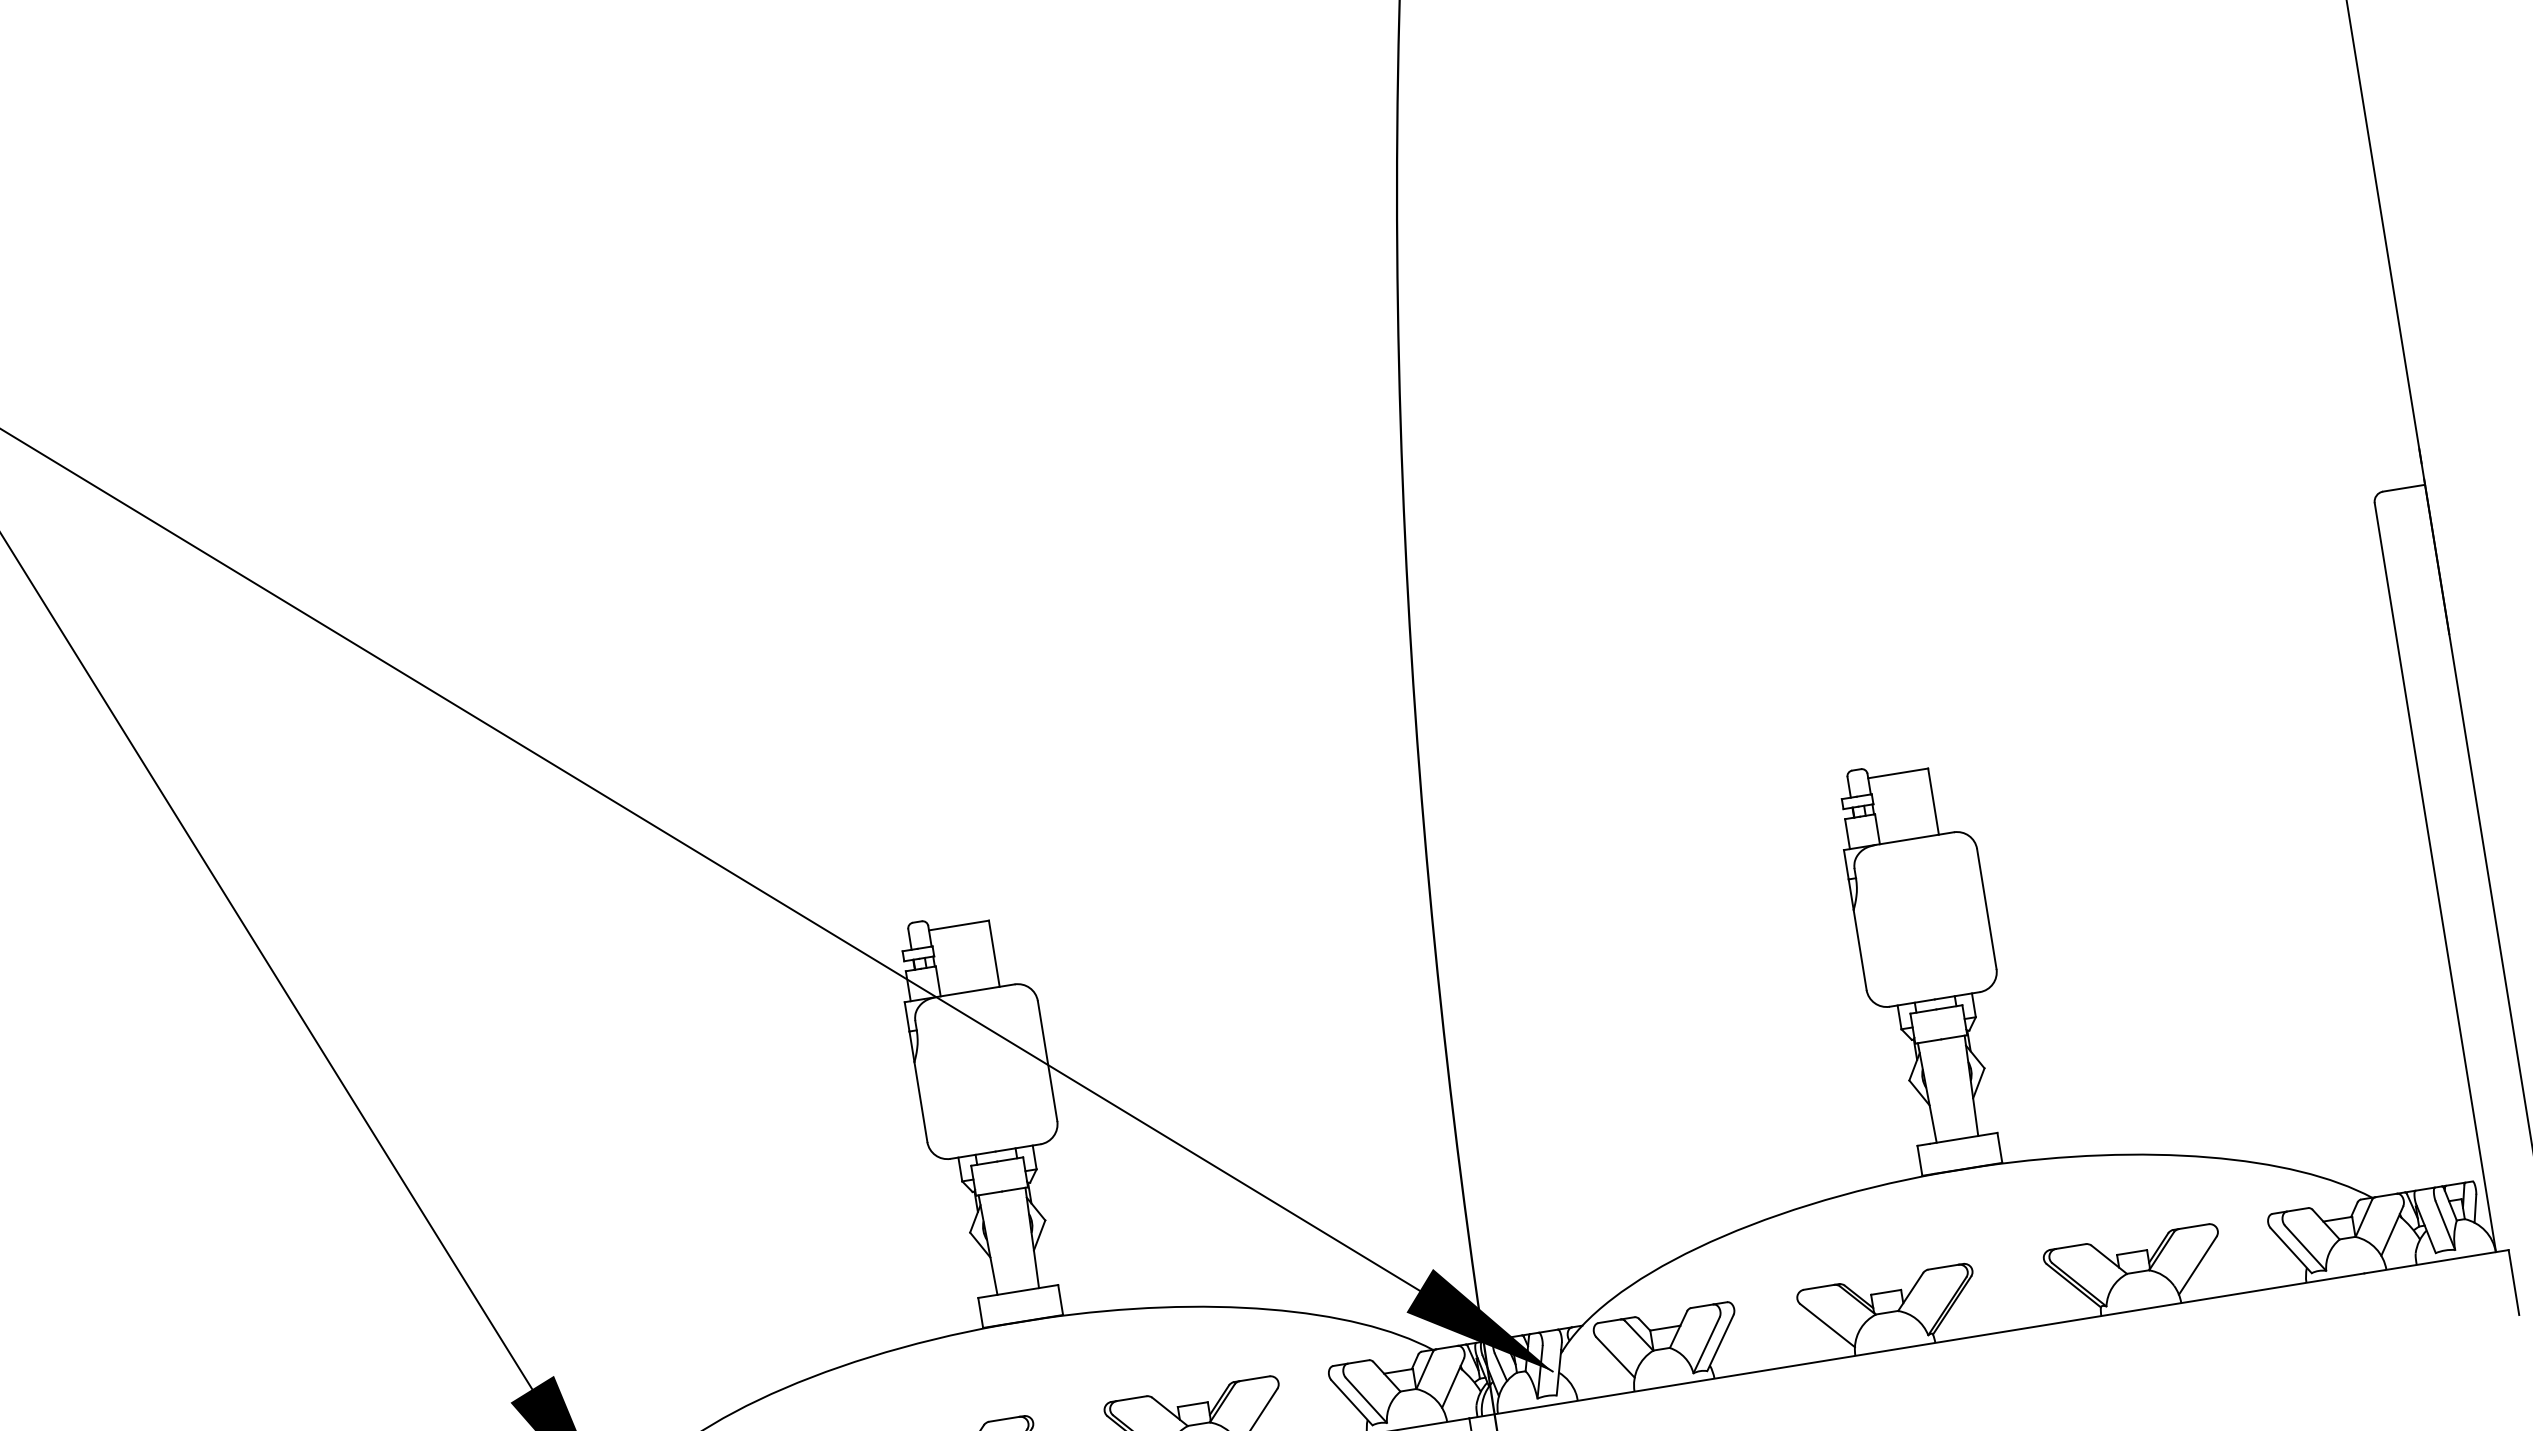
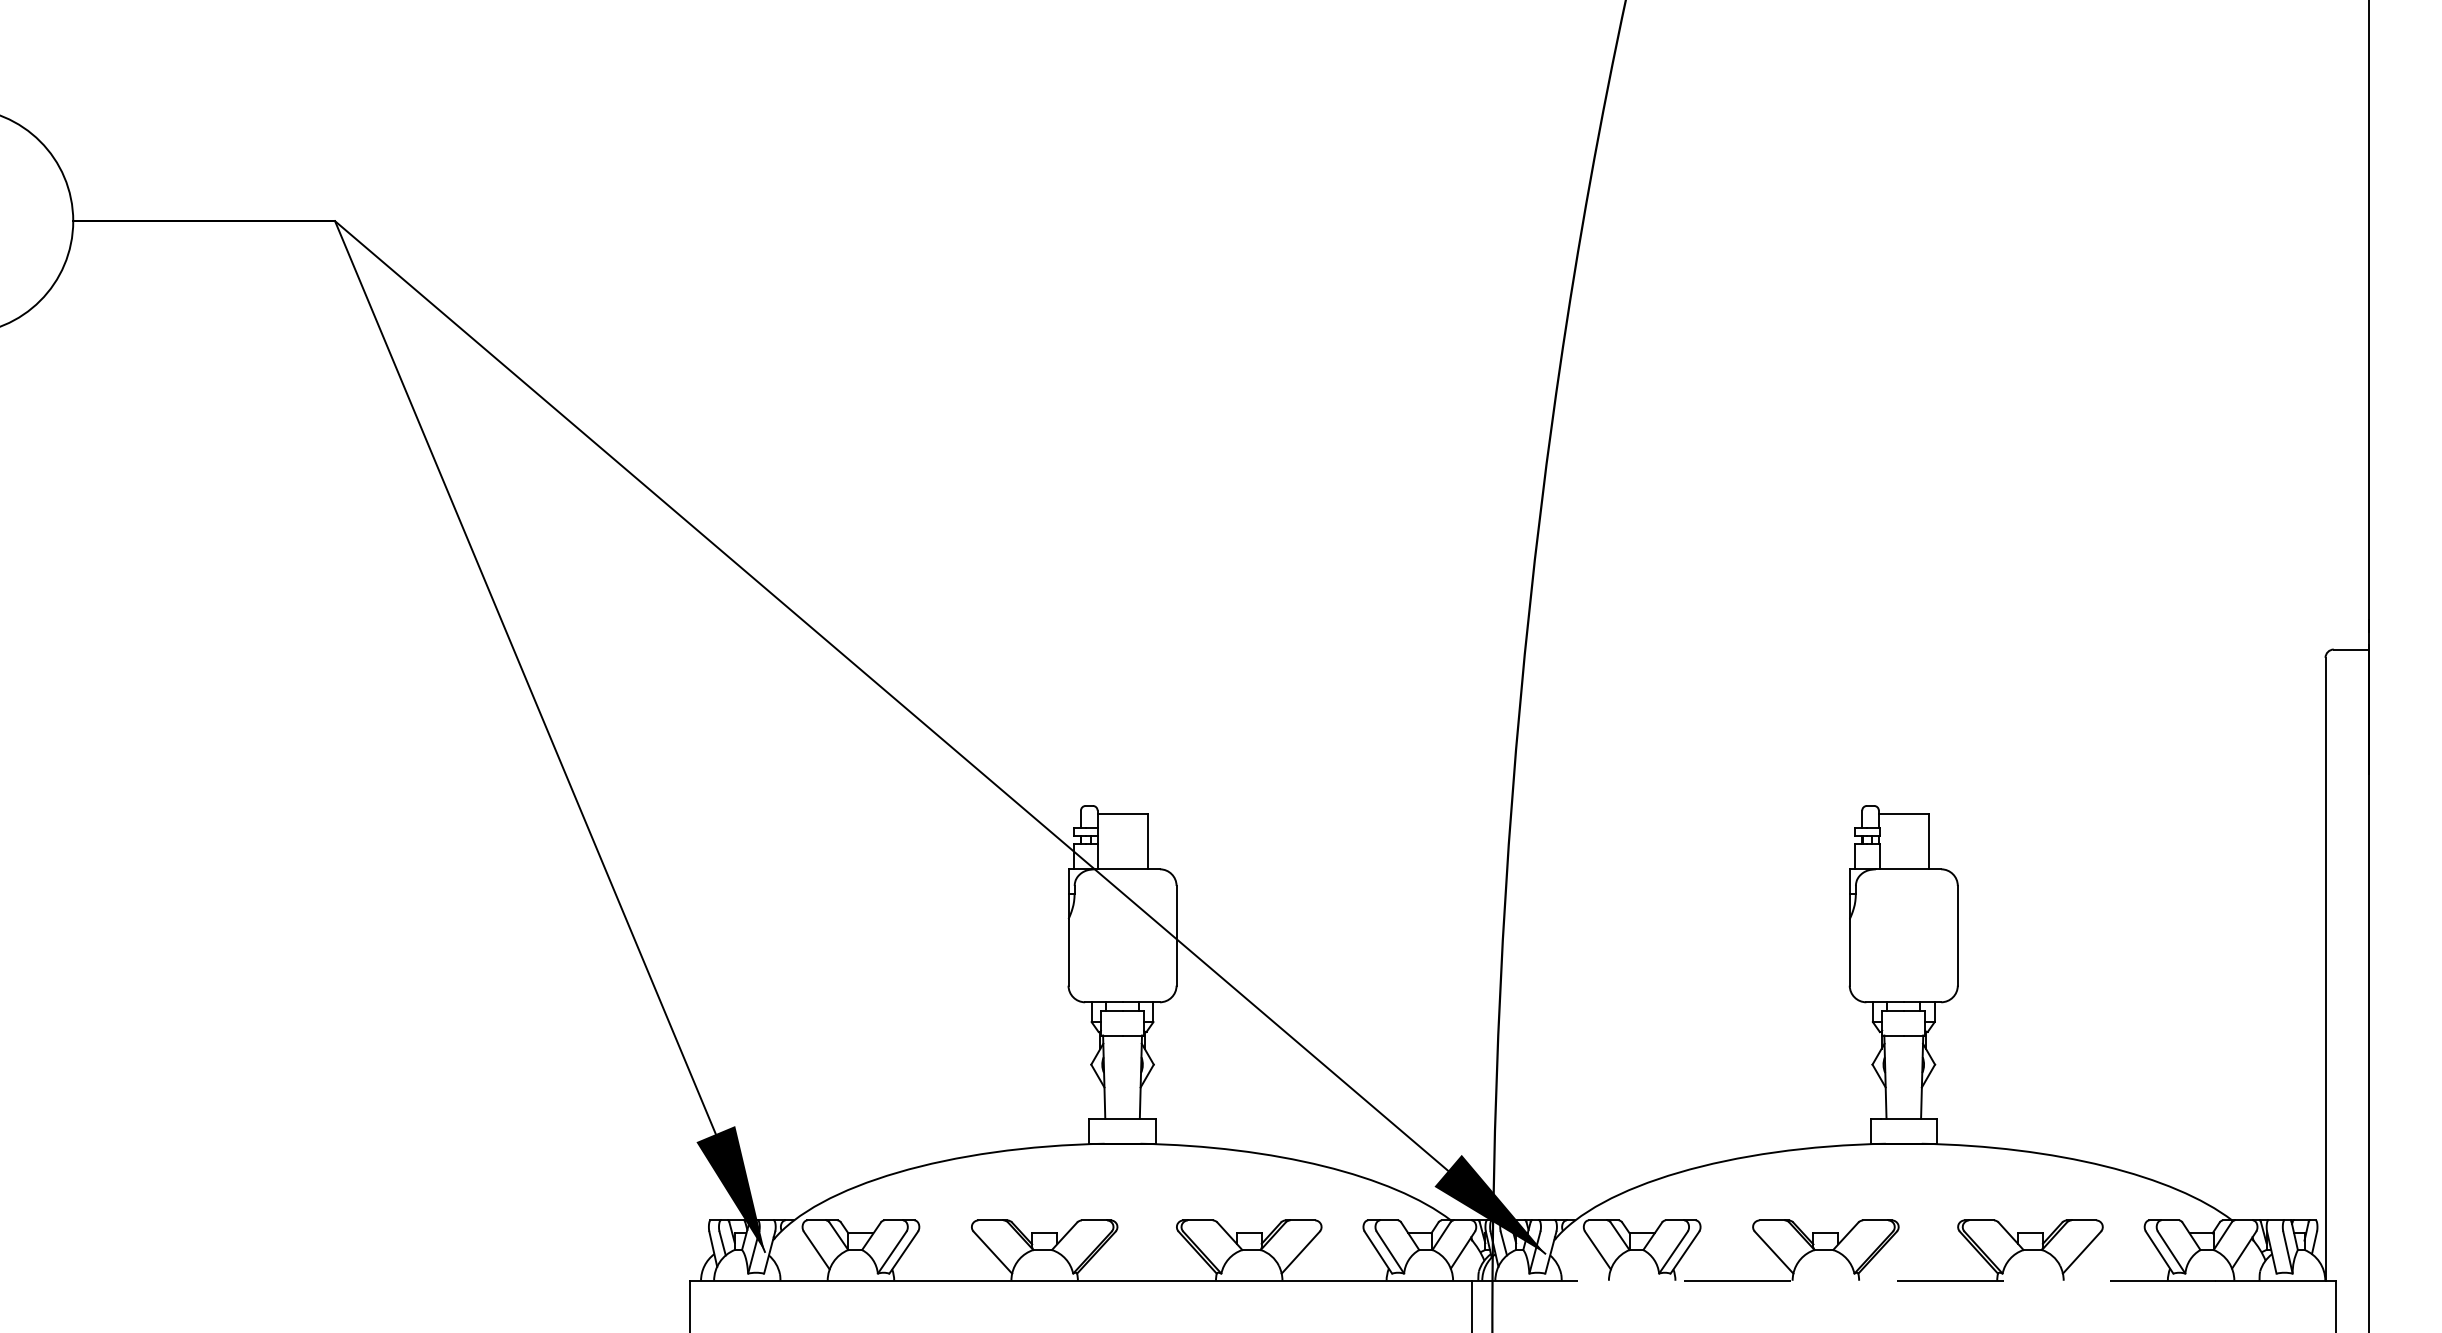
line: (1917, 1345) -> (1844, 1280), solid -> dashed

